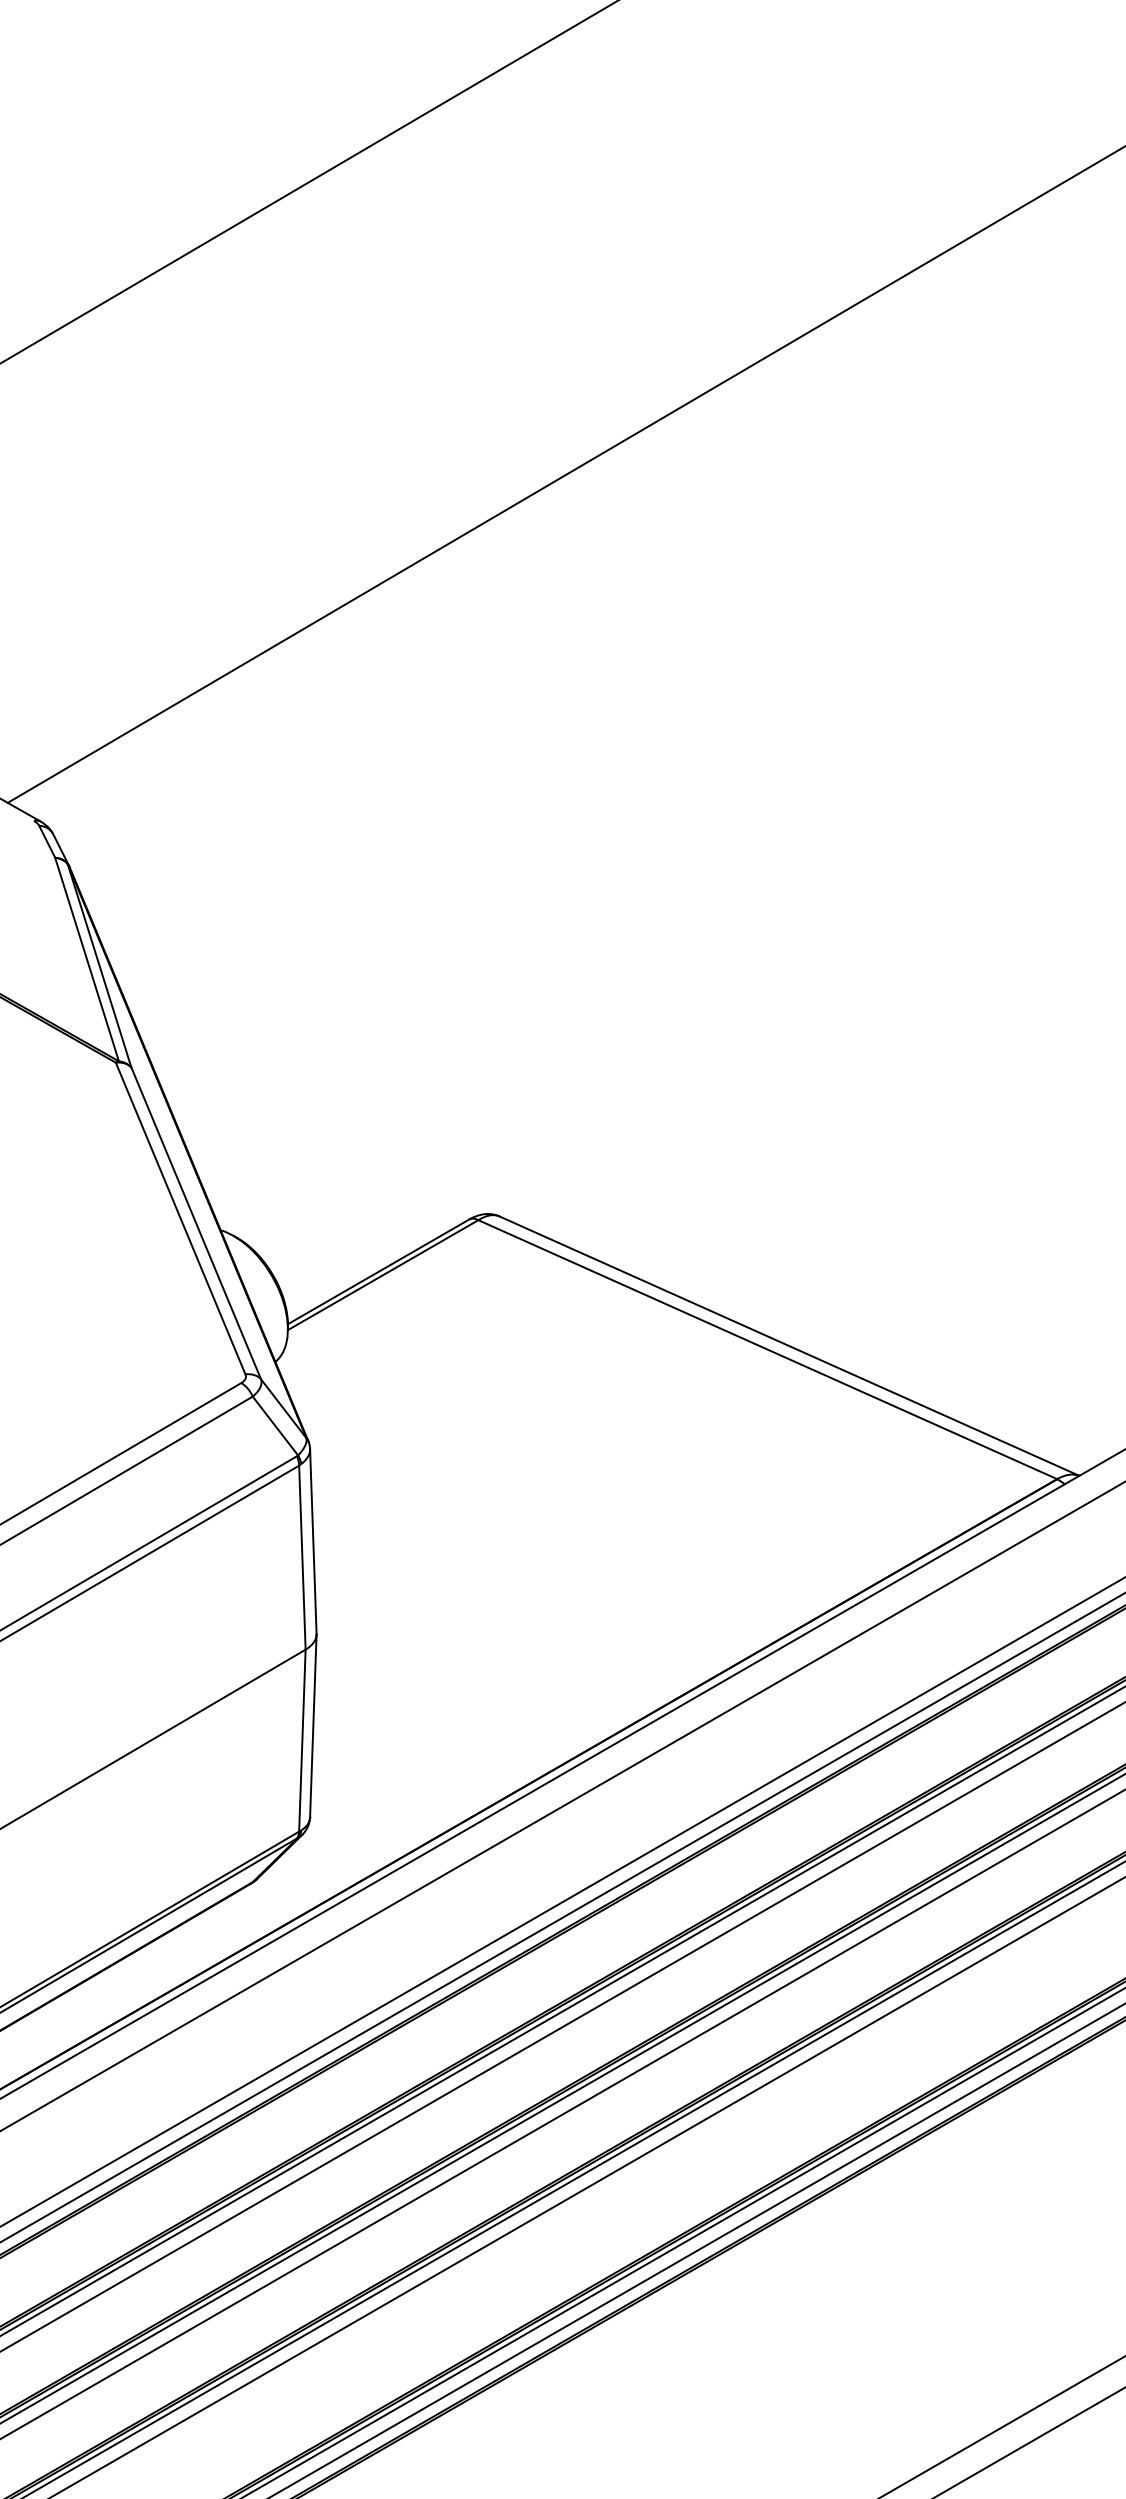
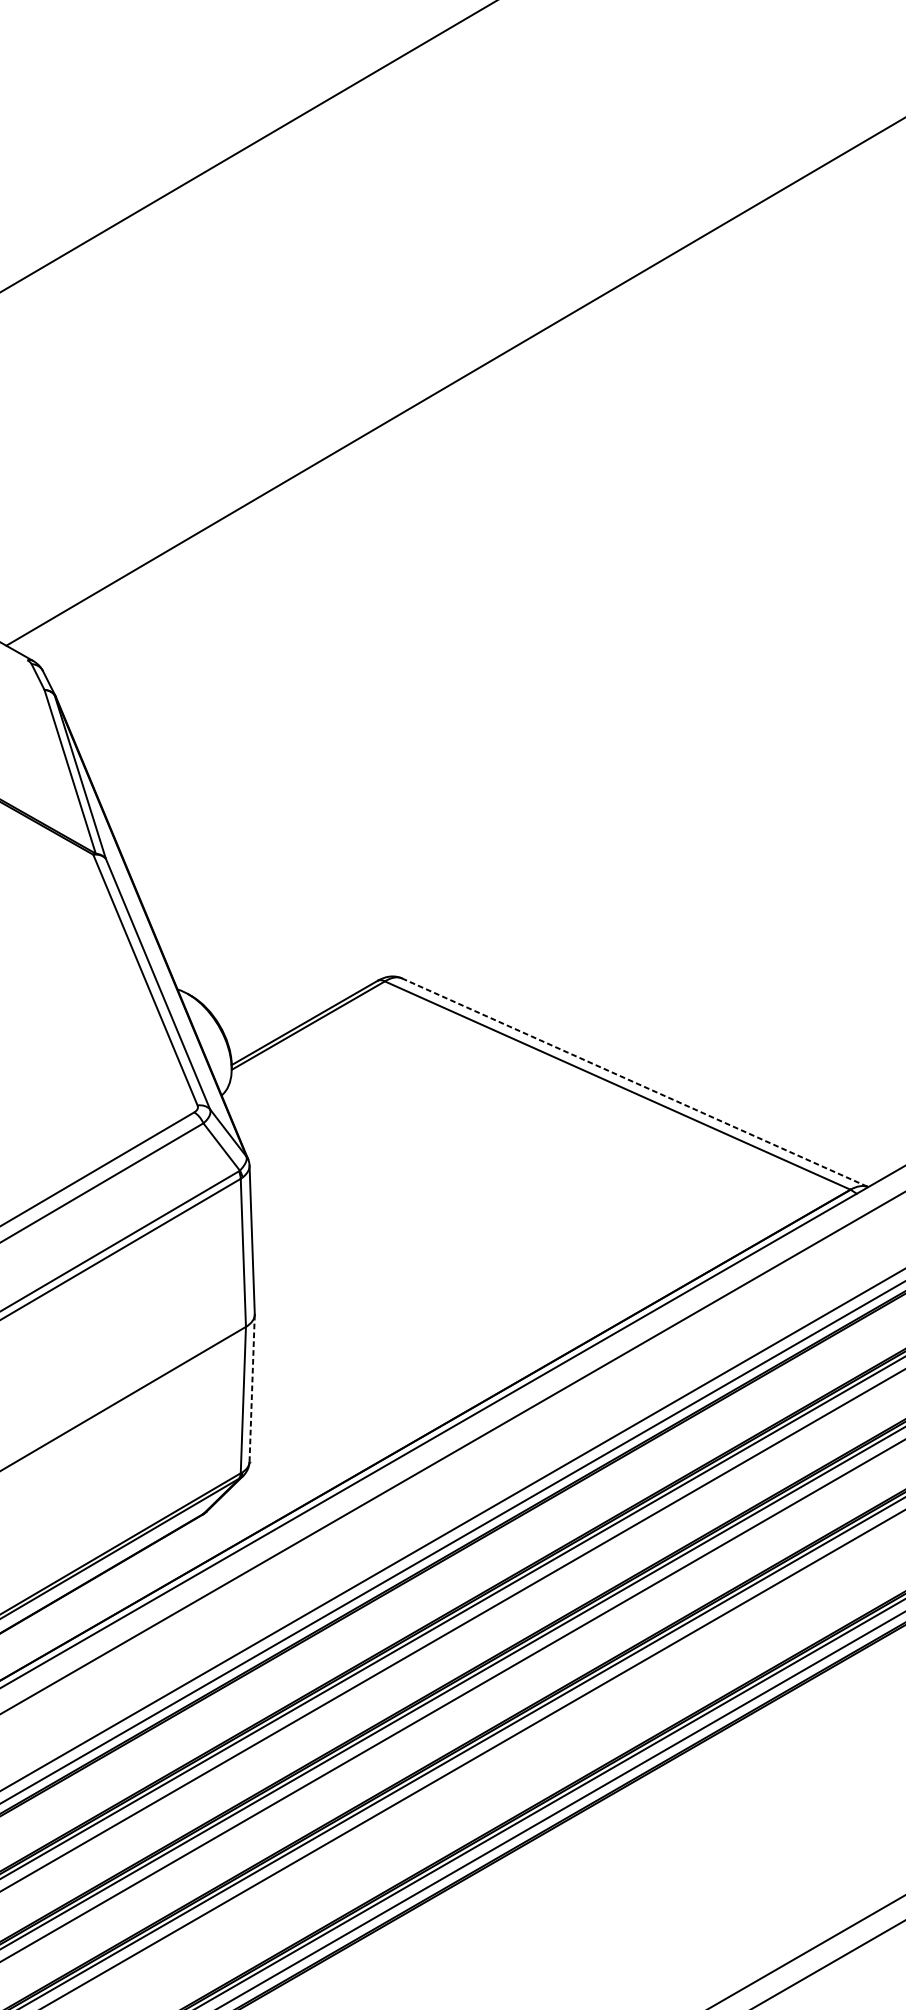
line: (789, 1346) -> (635, 1083), solid -> dashed
line: (313, 1726) -> (252, 1388), solid -> dashed

